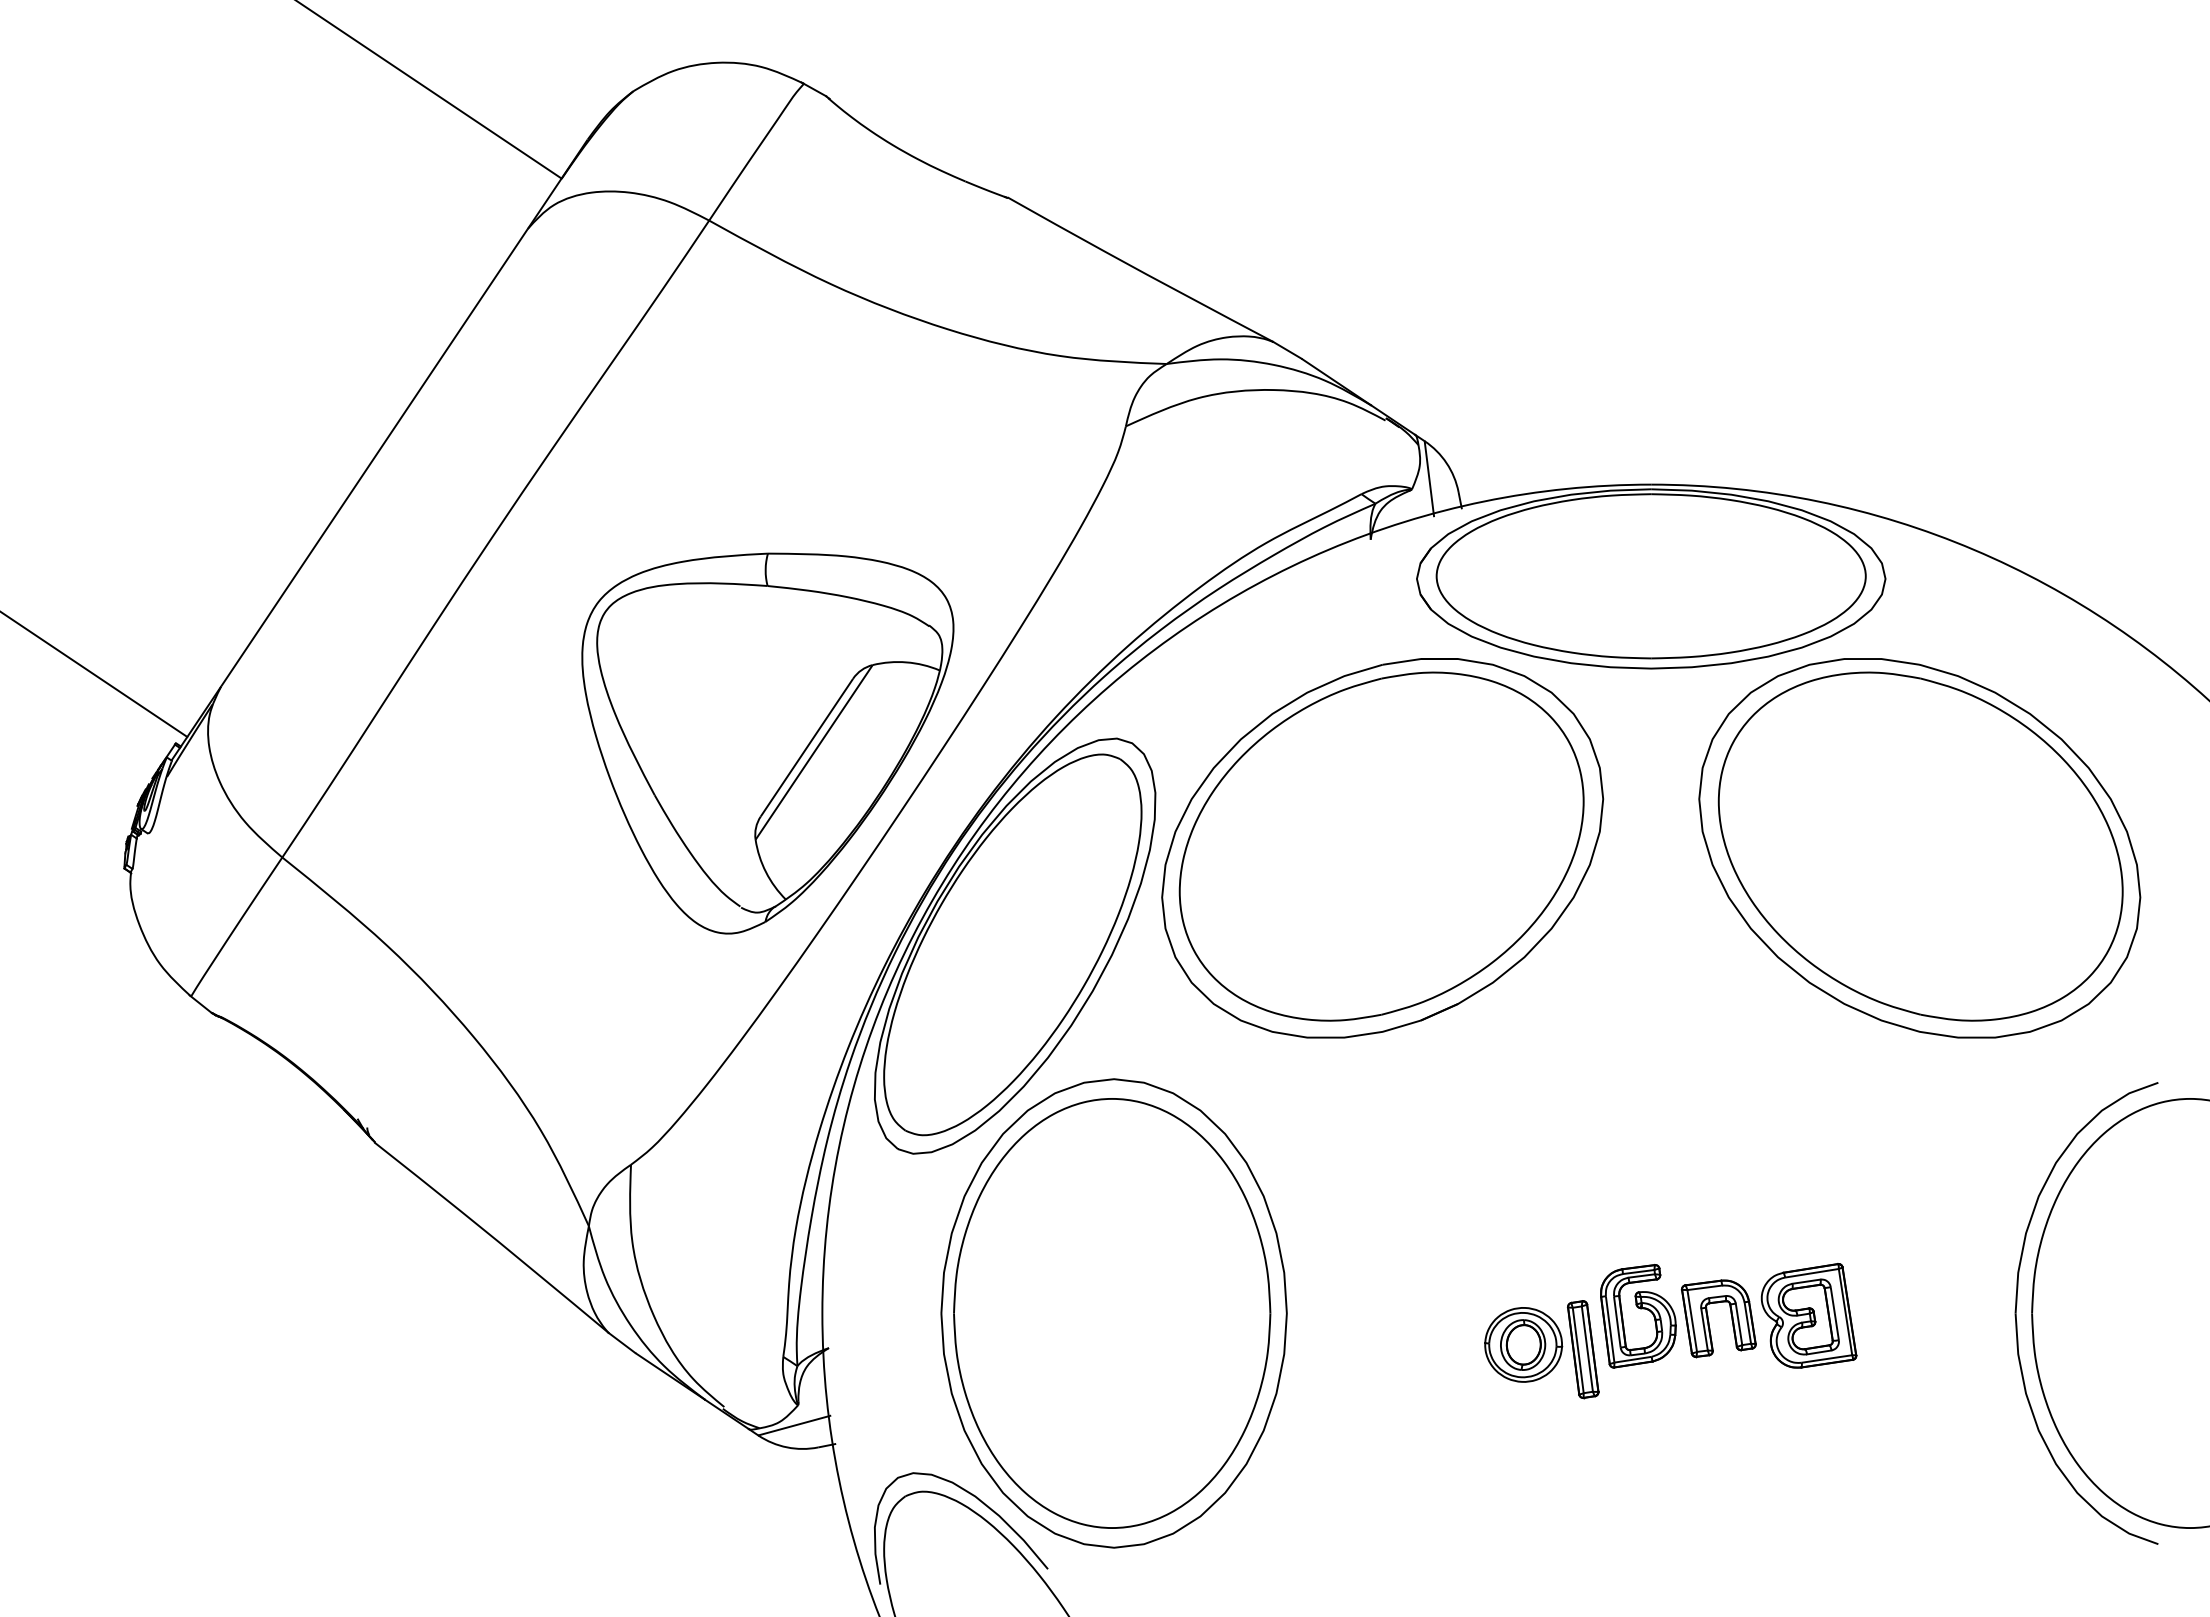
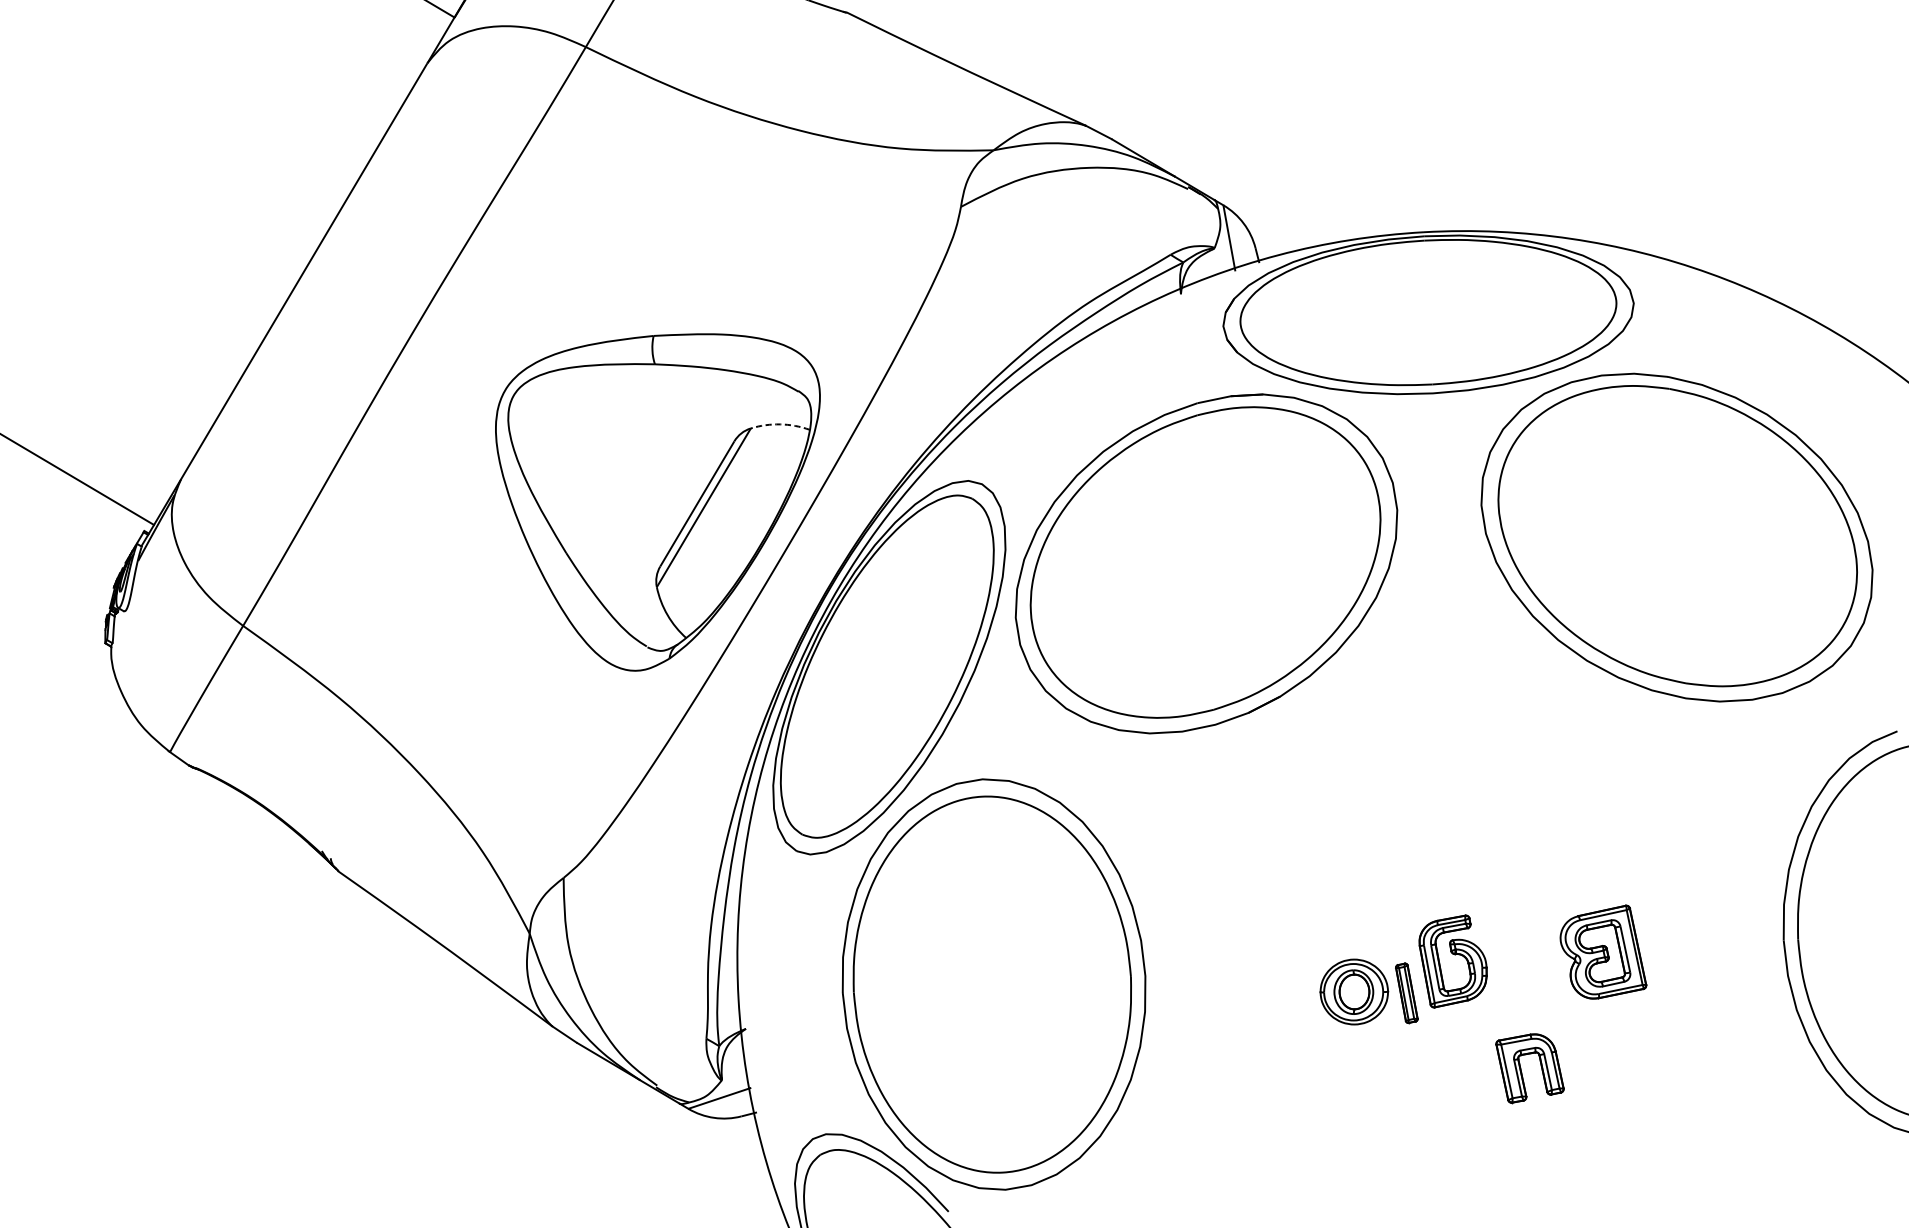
arc: (906, 662) -> (780, 424), solid -> dashed
part: (1709, 1321) -> (1522, 1071), moved
part: (1583, 1349) -> (1406, 993), size x0.7

